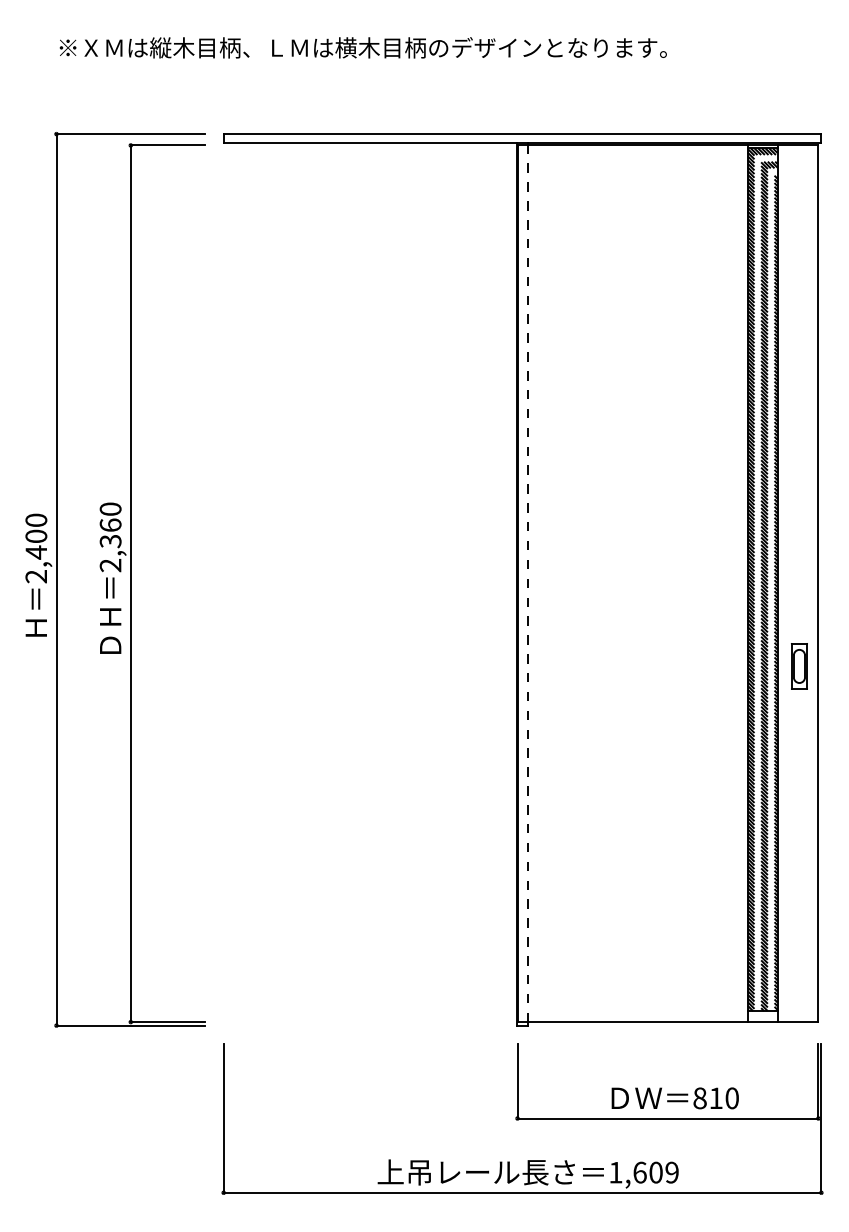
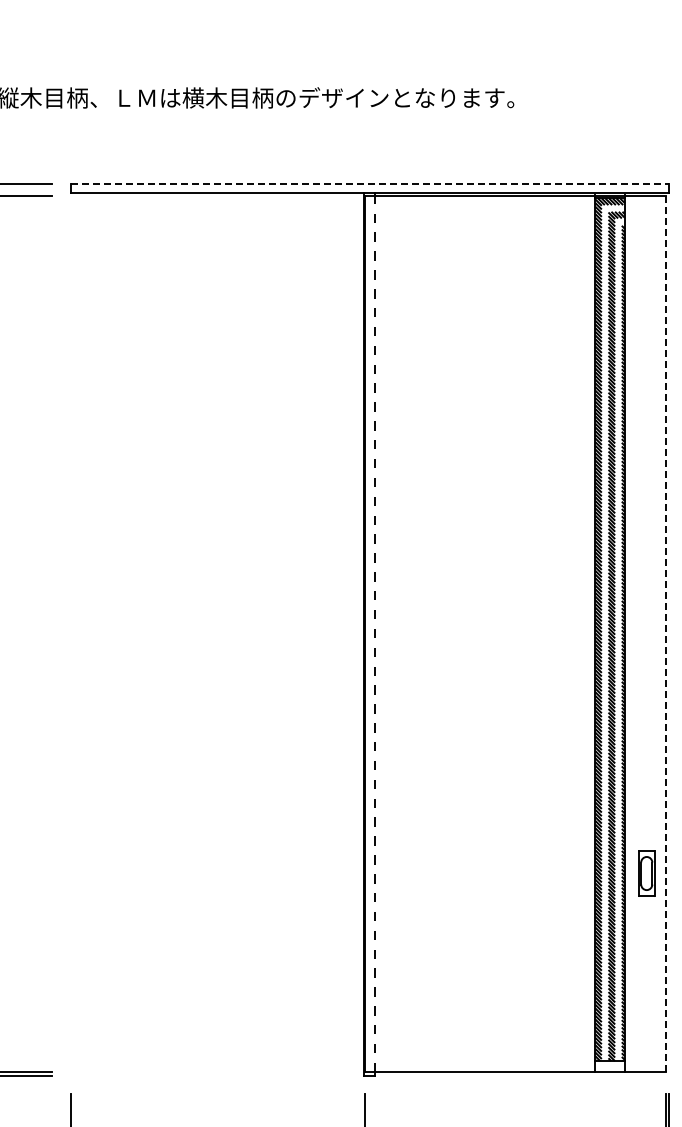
line: (522, 134) -> (369, 184), solid -> dashed
line: (818, 583) -> (665, 633), solid -> dashed
part: (799, 666) -> (646, 873), moved

